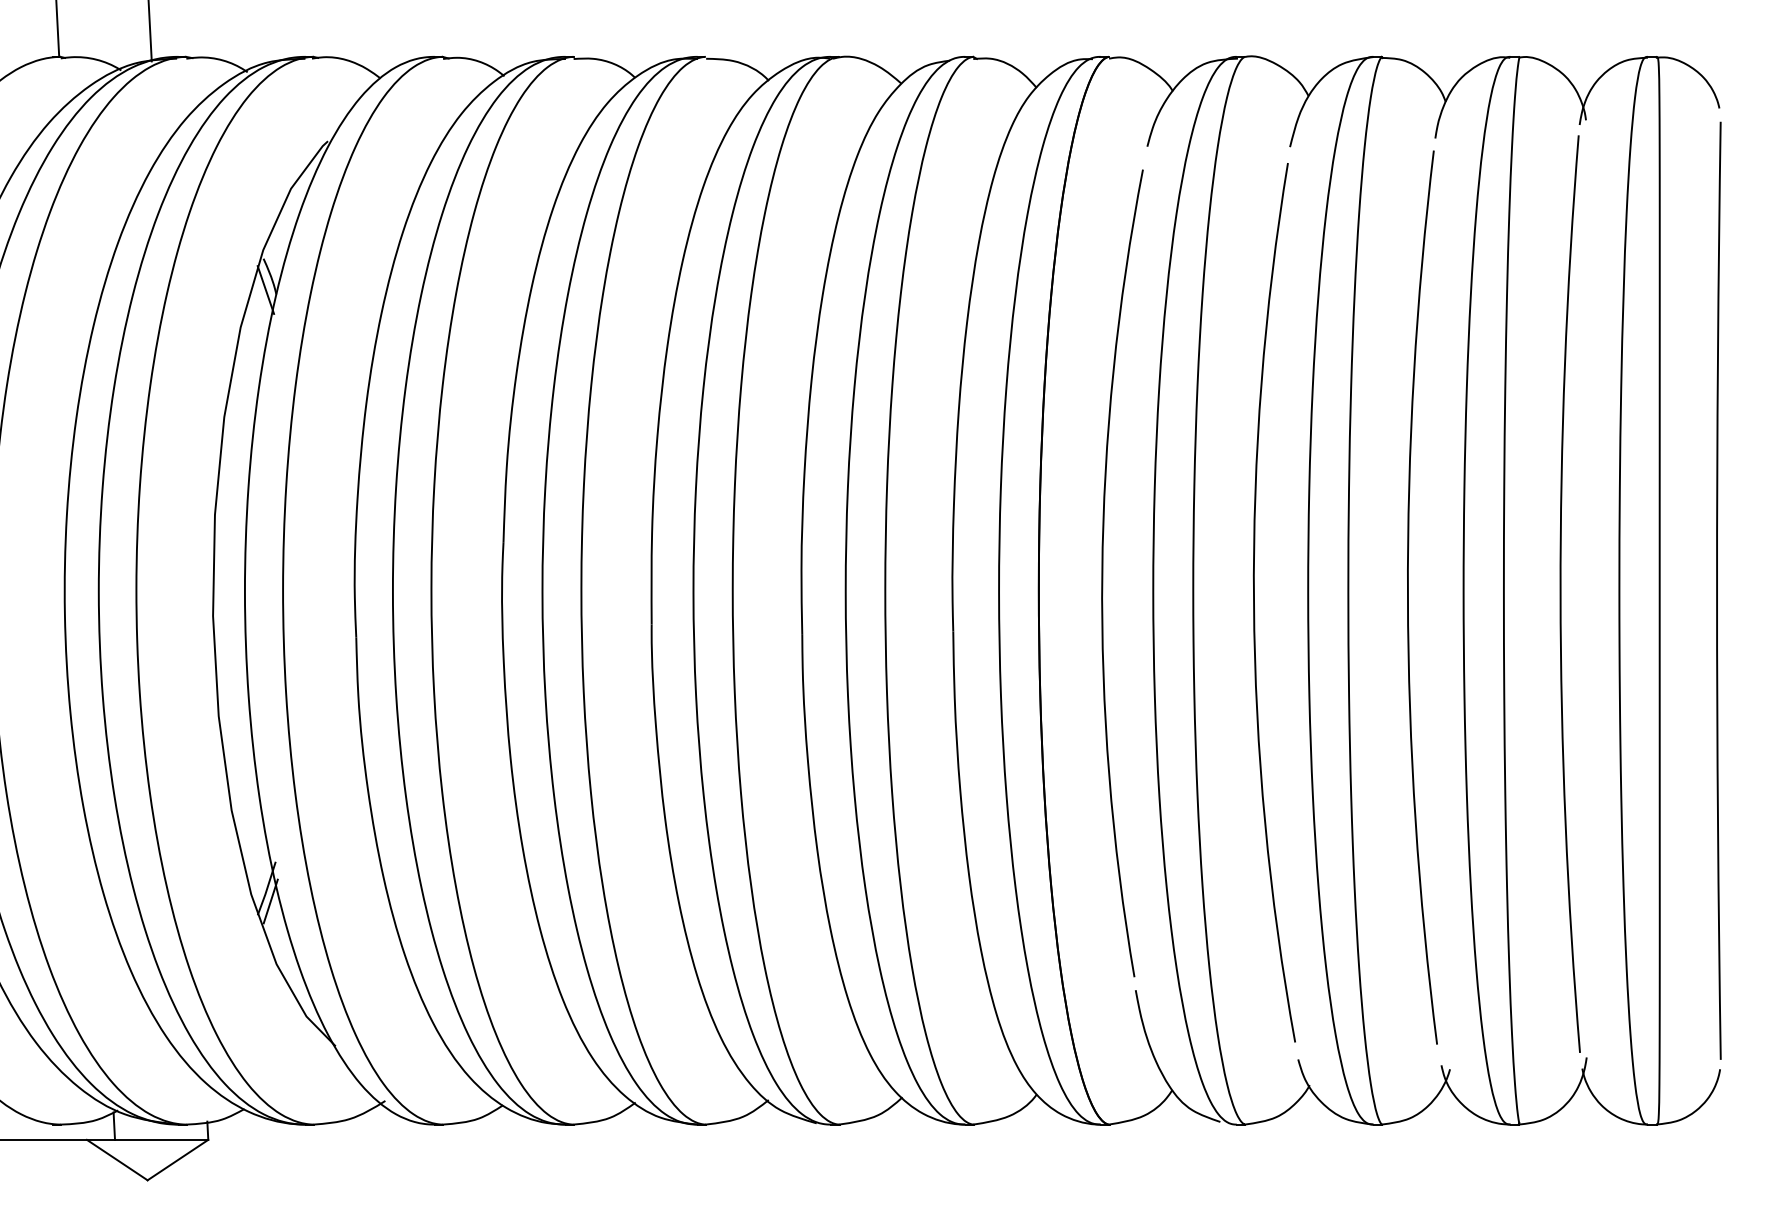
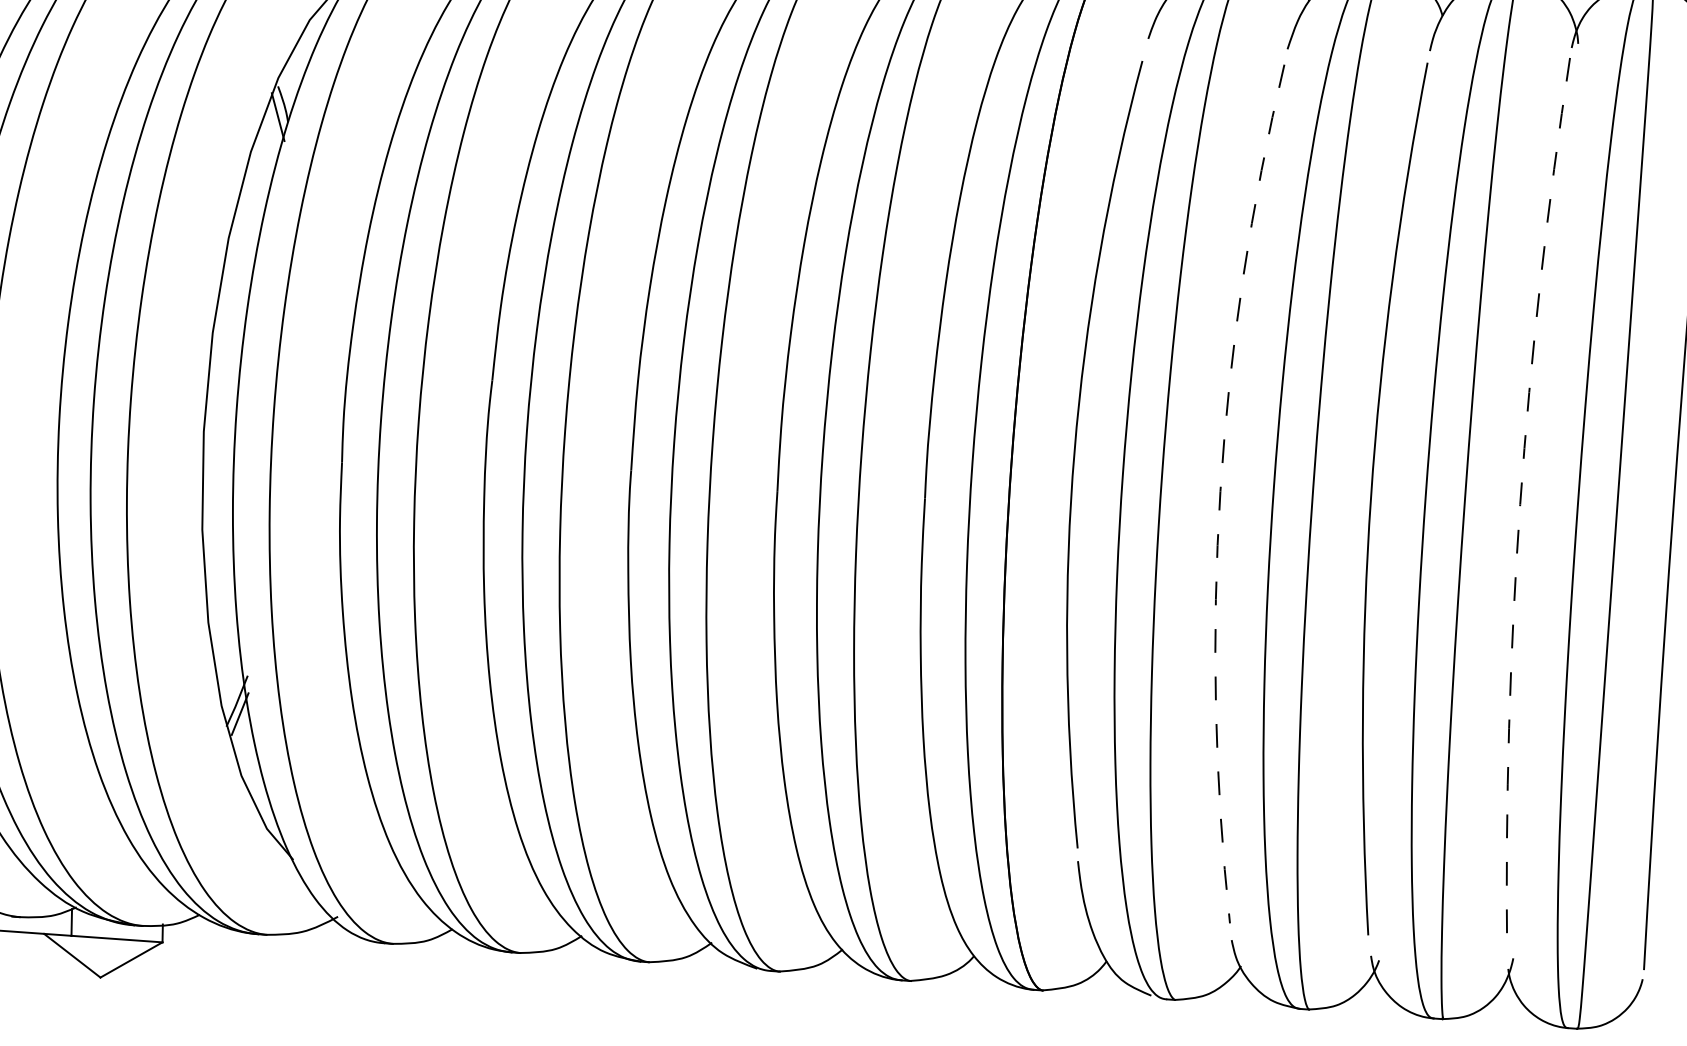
arc: (1560, 594) -> (1520, 504), solid -> dashed
arc: (1253, 603) -> (1219, 492), solid -> dashed

